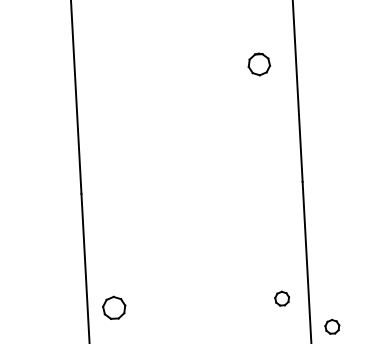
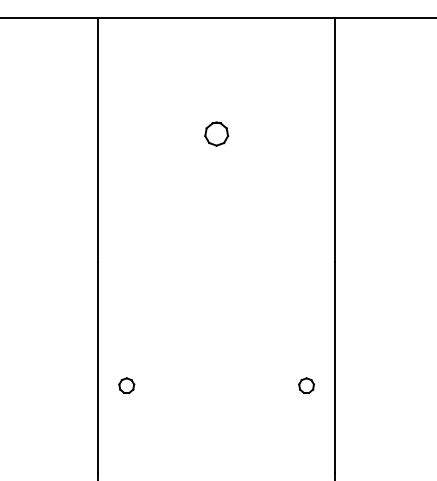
part: (259, 63) -> (216, 133), moved
part: (114, 307) -> (126, 385), size x0.62
part: (332, 326) -> (358, 418), removed

